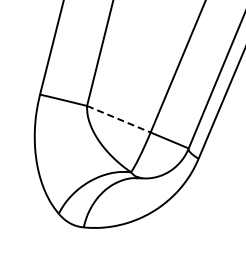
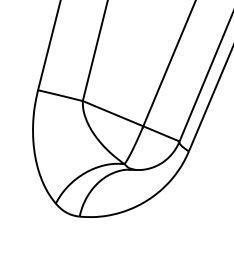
line: (119, 119) -> (113, 113), dashed -> solid

